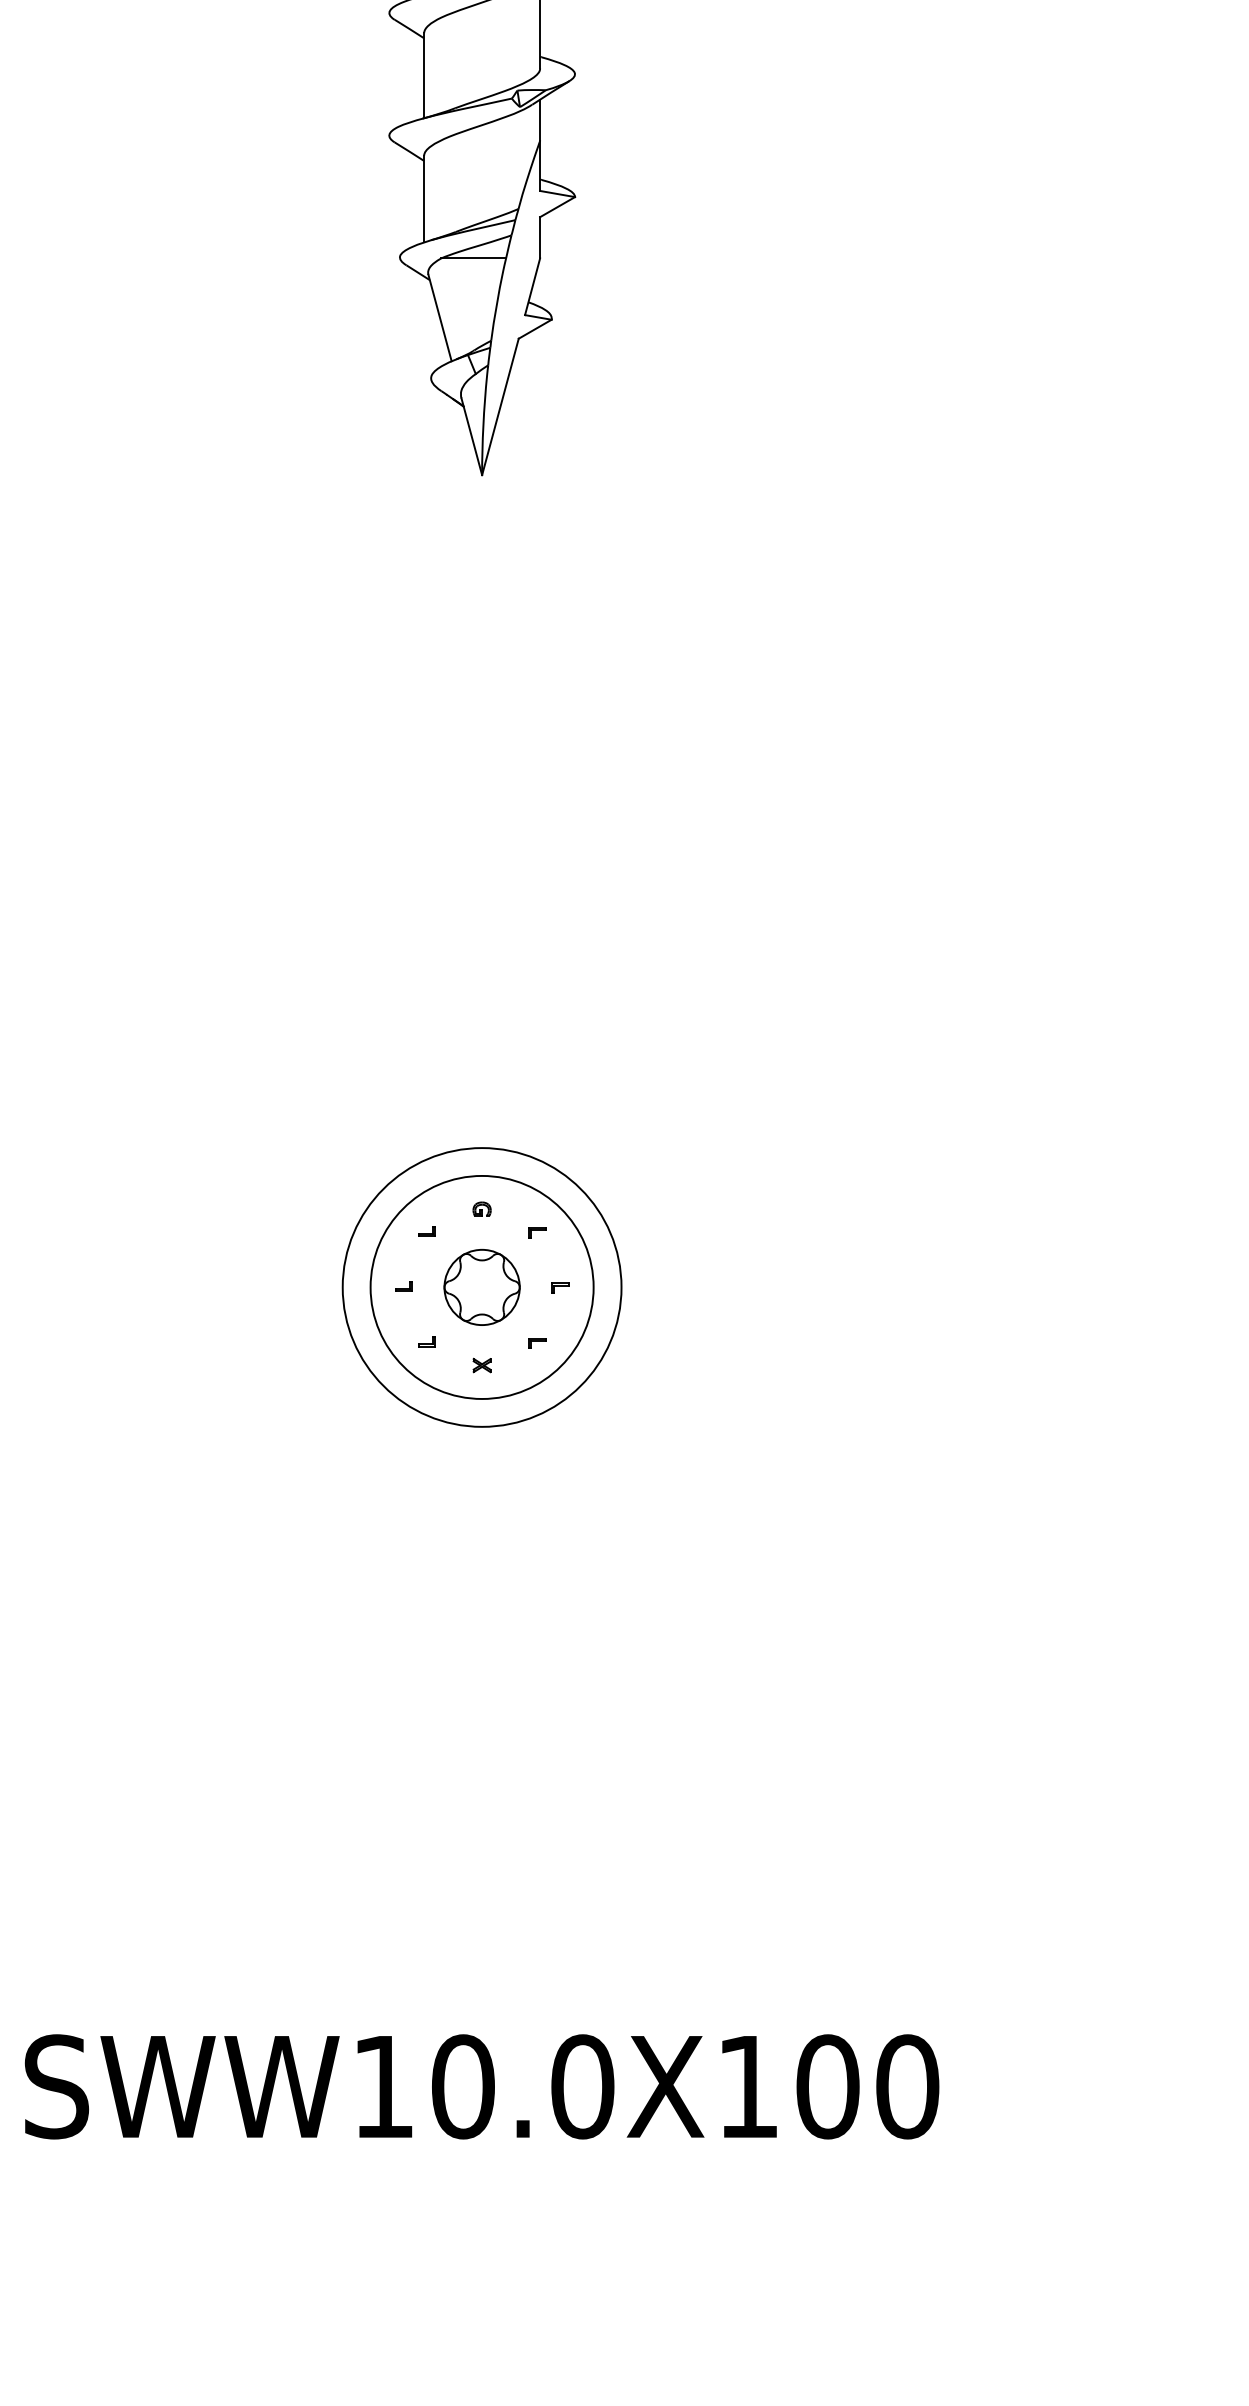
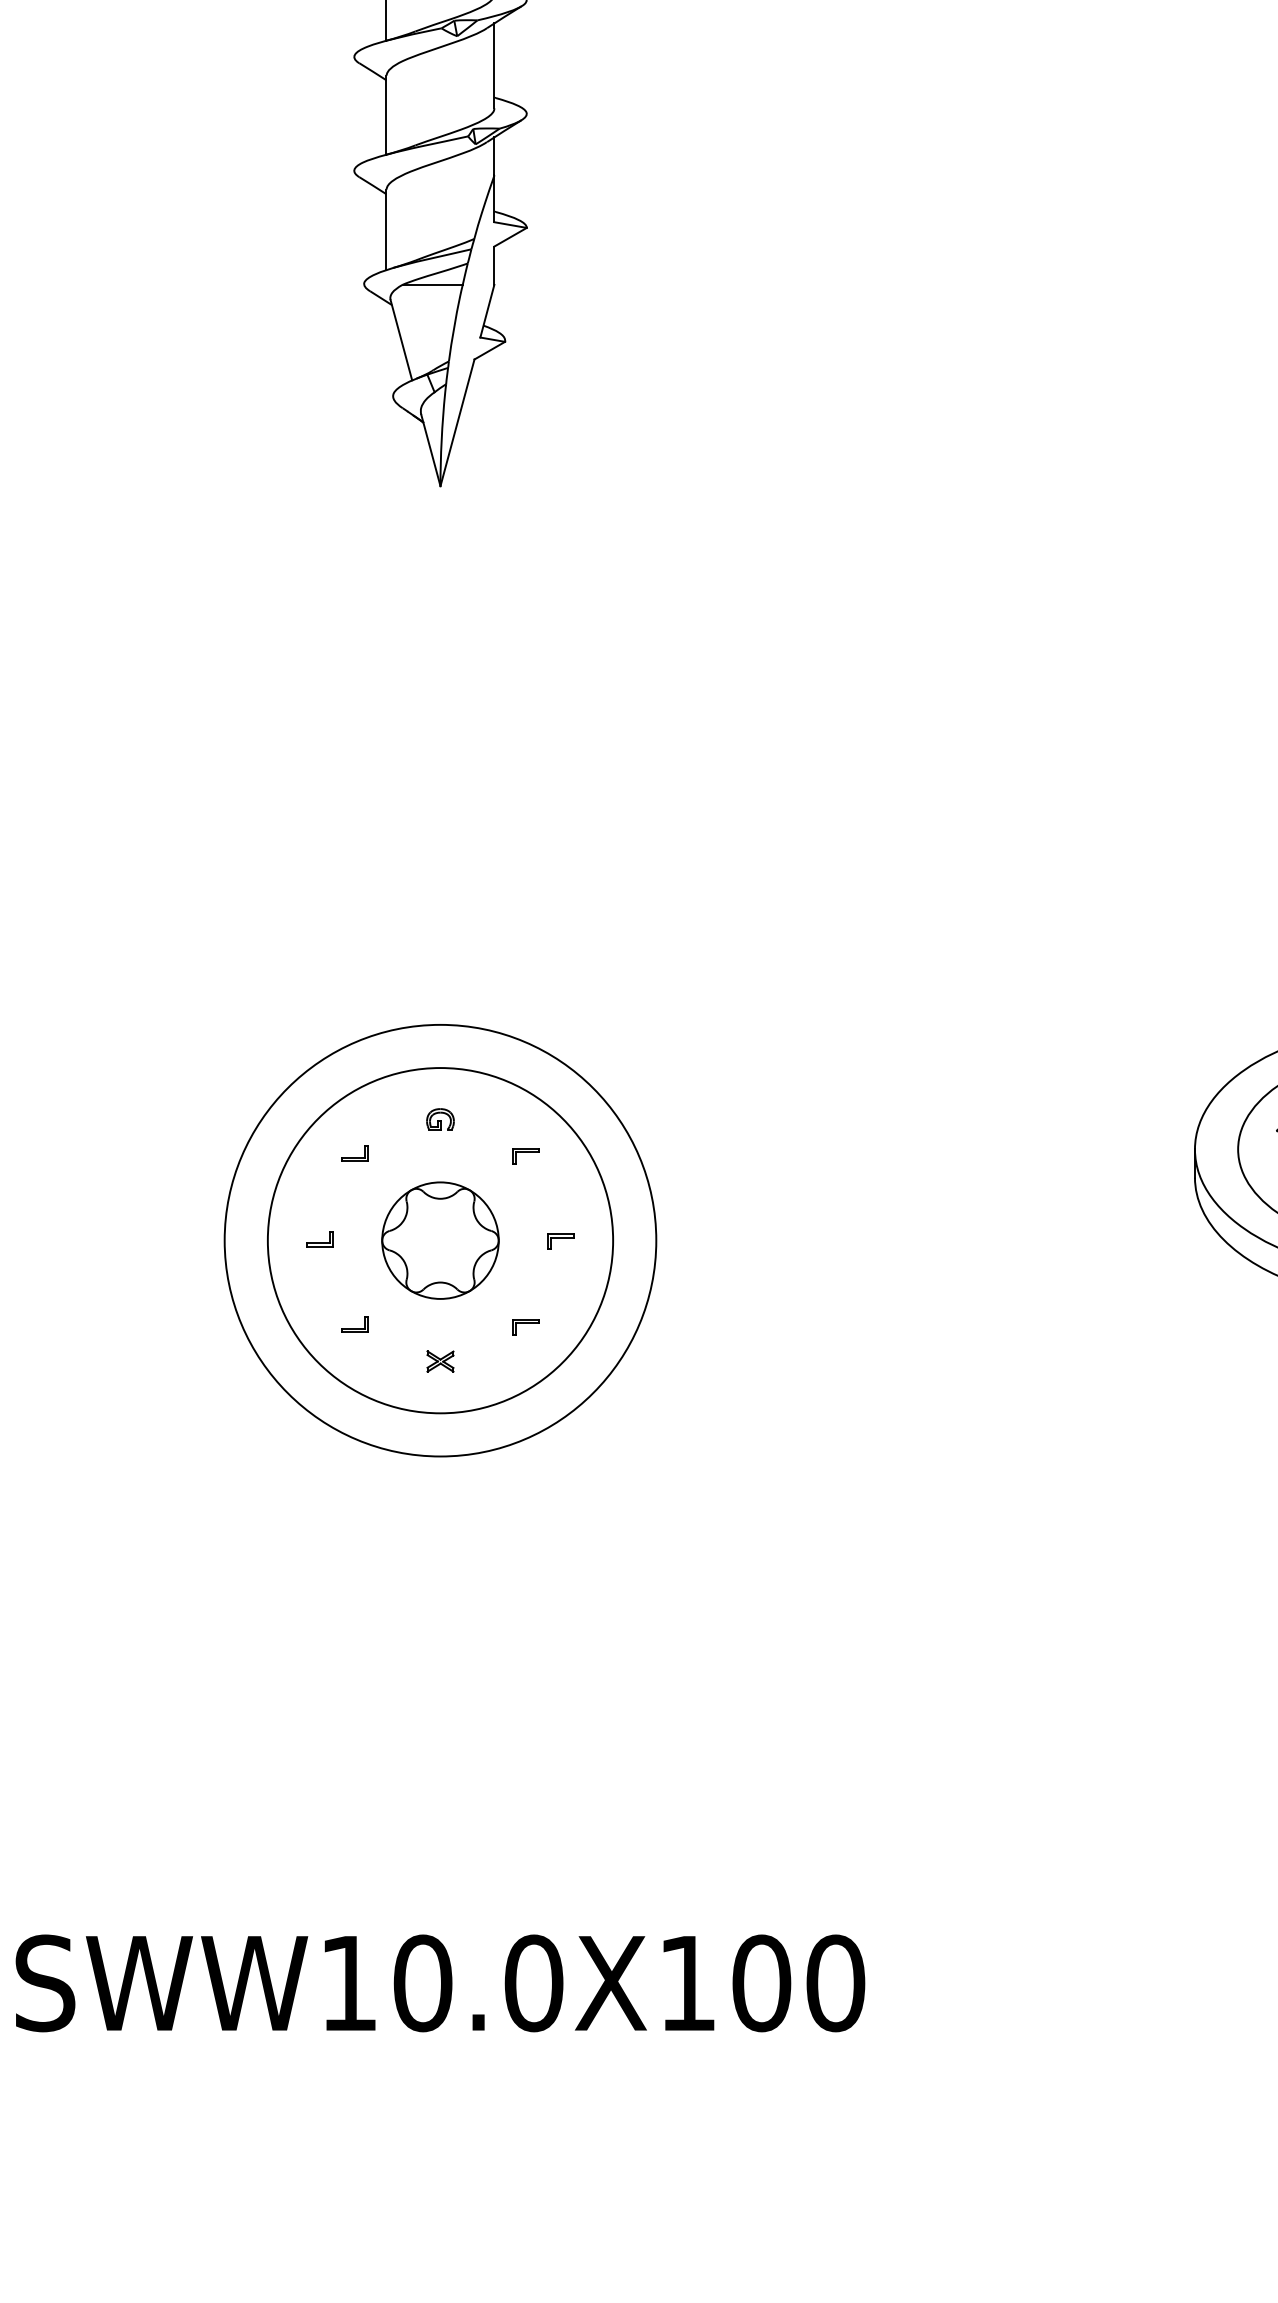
part: (482, 1287) -> (440, 1240), size x1.67

